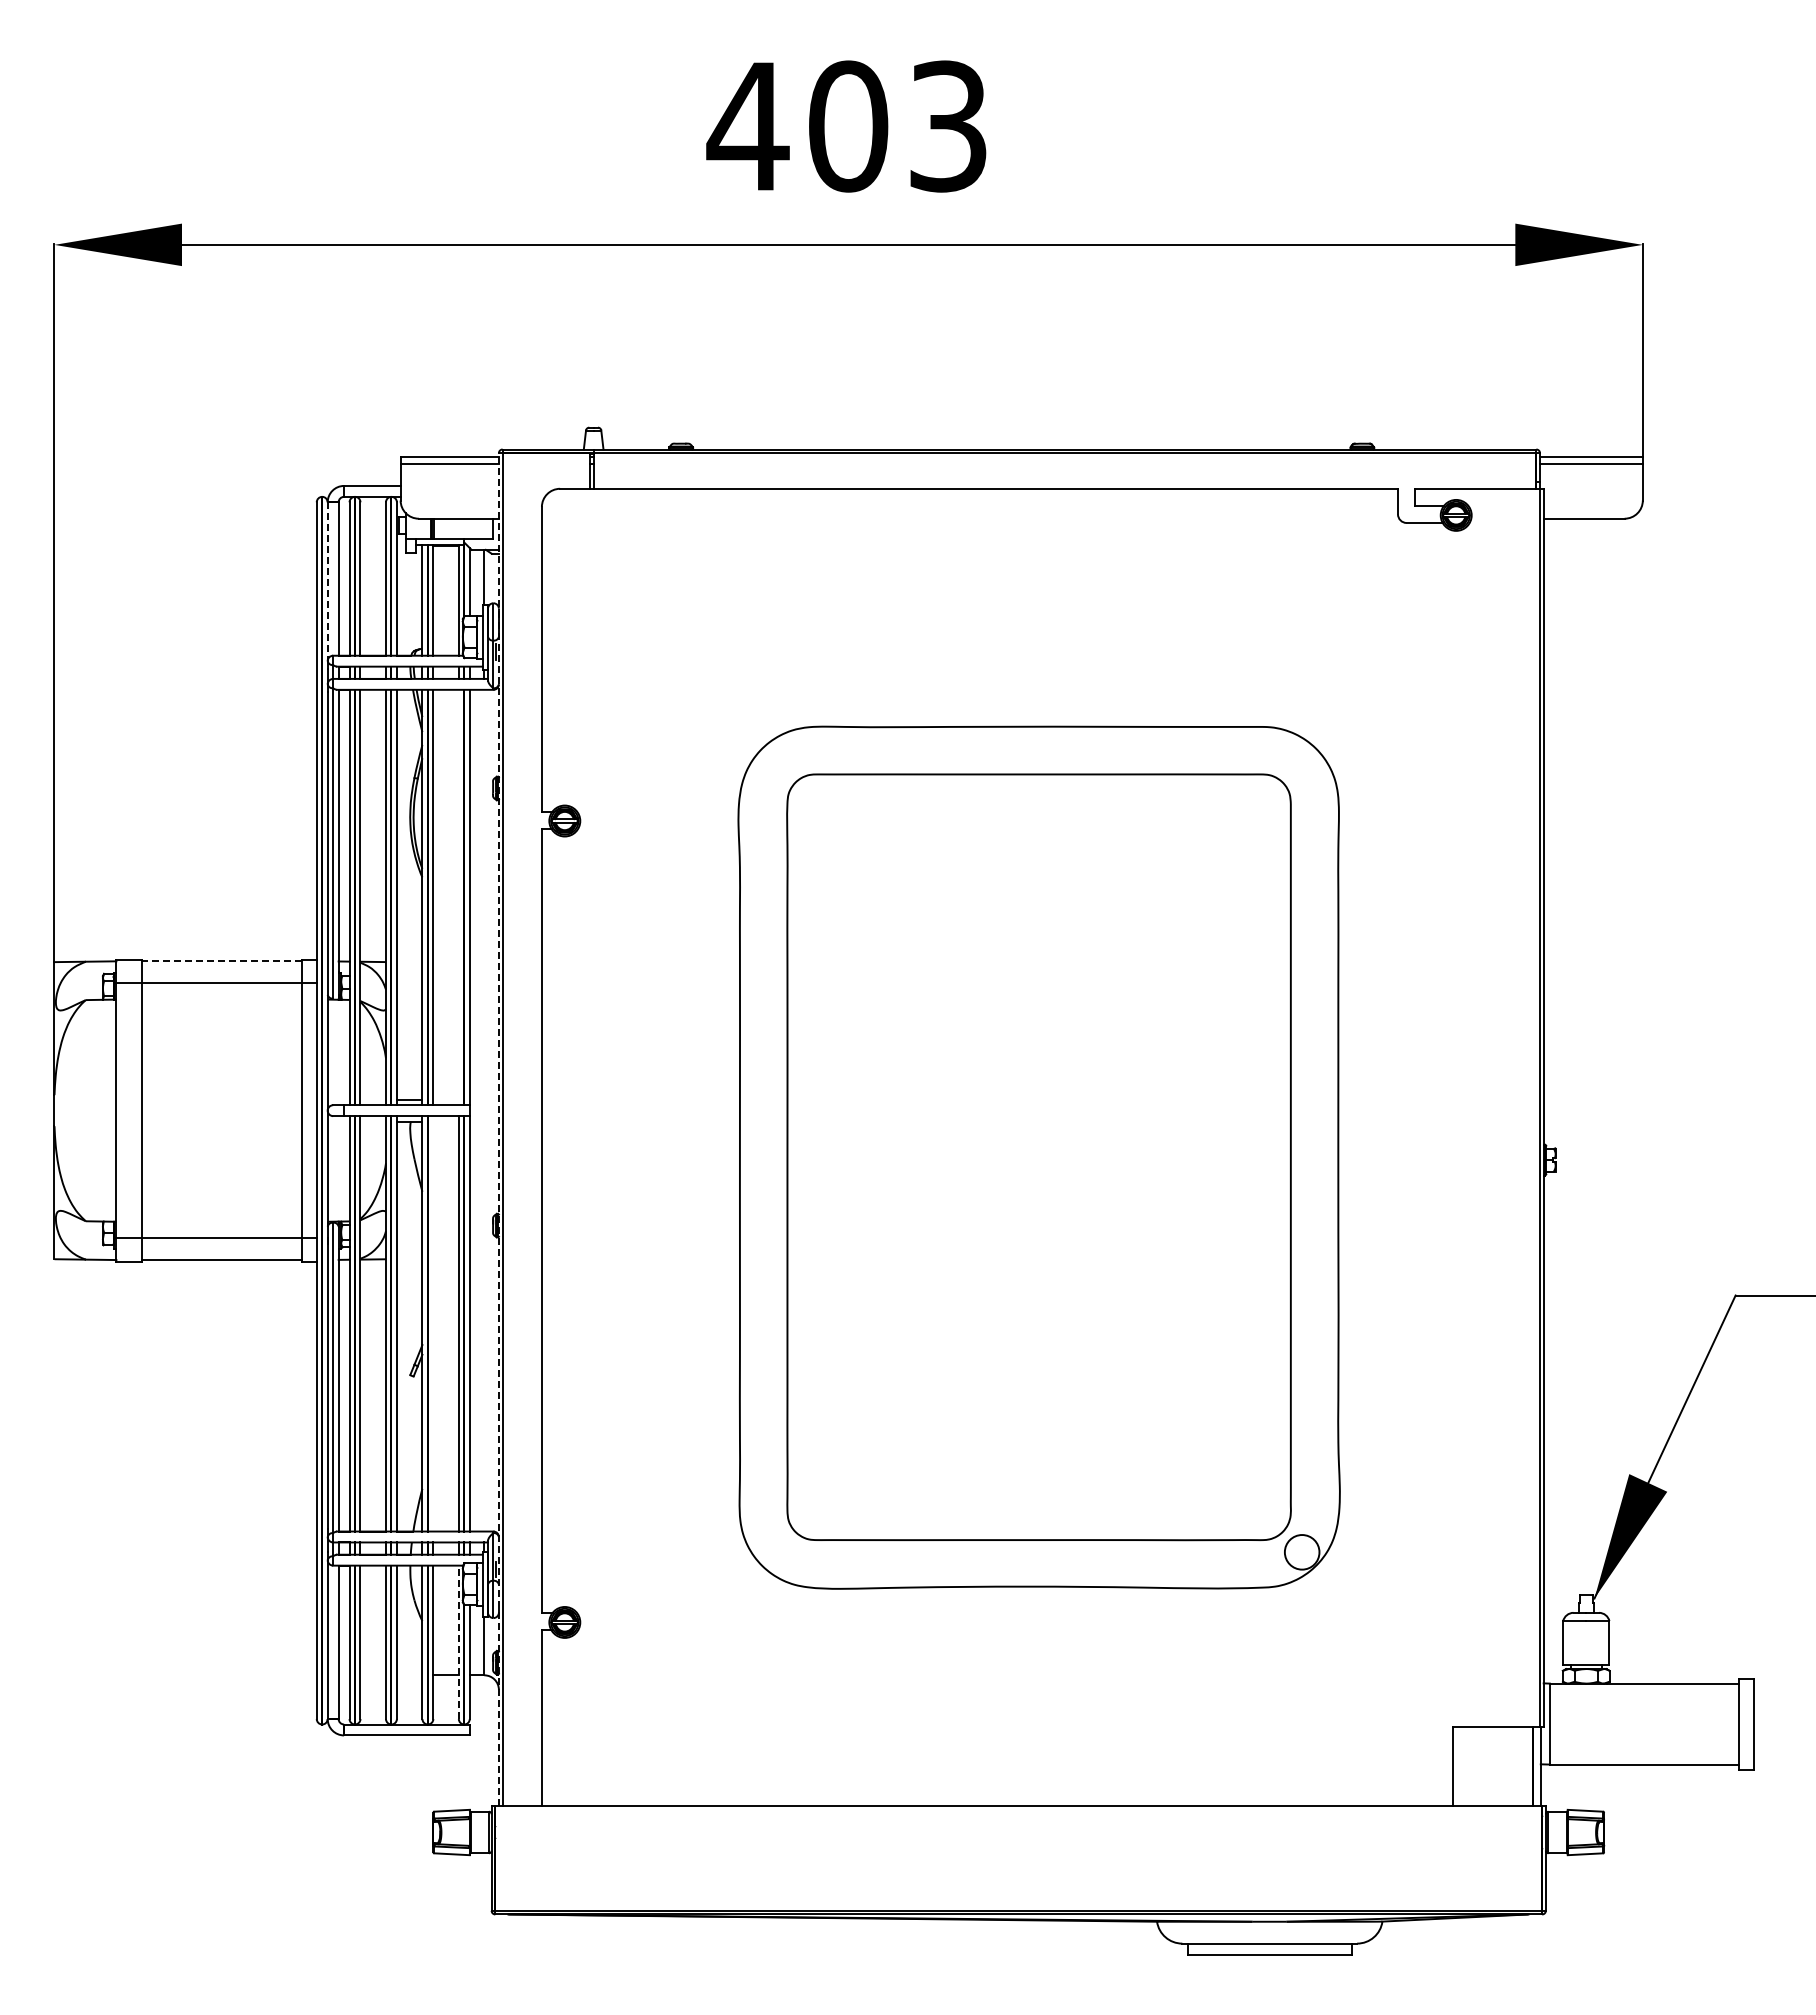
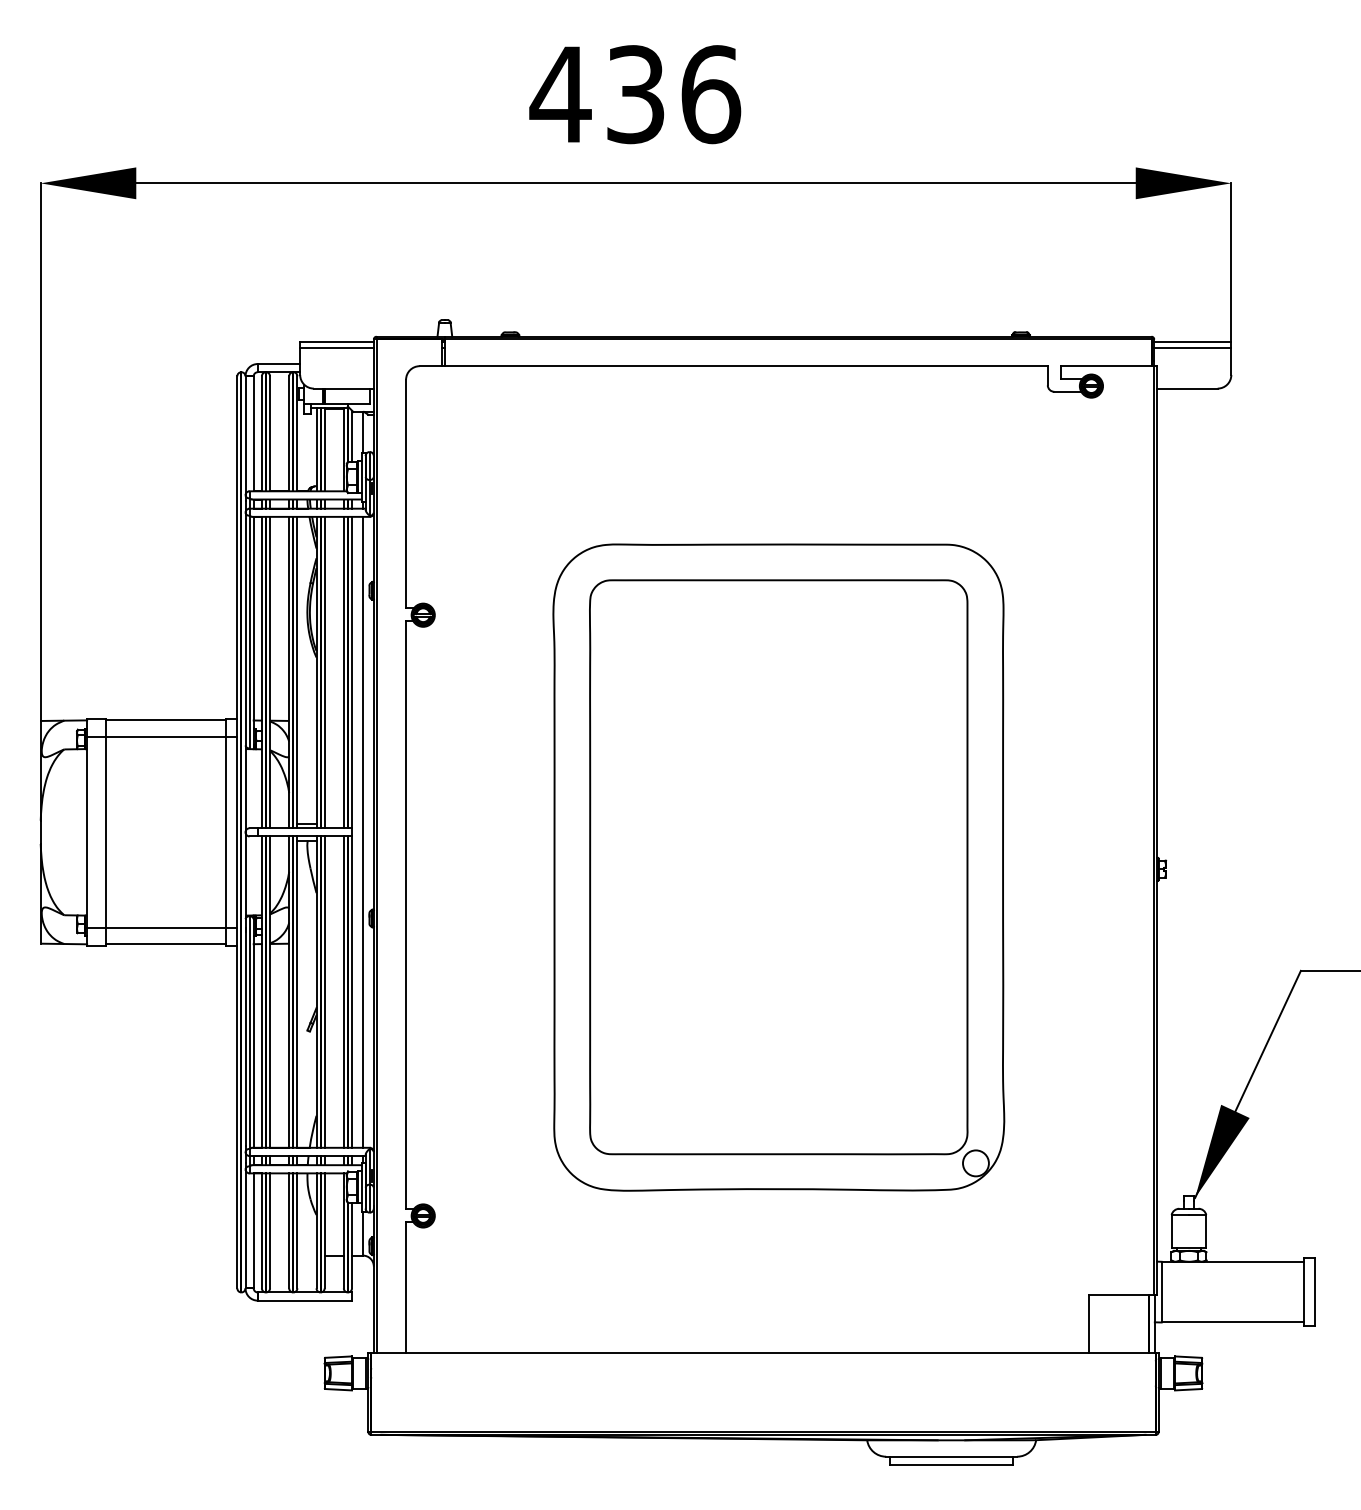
text: (898, 126) -> (673, 94), 403 -> 436
line: (327, 582) -> (245, 436), dashed -> solid
line: (458, 897) -> (343, 672), added
line: (221, 961) -> (165, 720), dashed -> solid
line: (484, 1110) -> (363, 832), added
line: (498, 1129) -> (373, 846), dashed -> solid
line: (433, 1323) -> (324, 991), added
line: (458, 1642) -> (343, 1230), dashed -> solid

